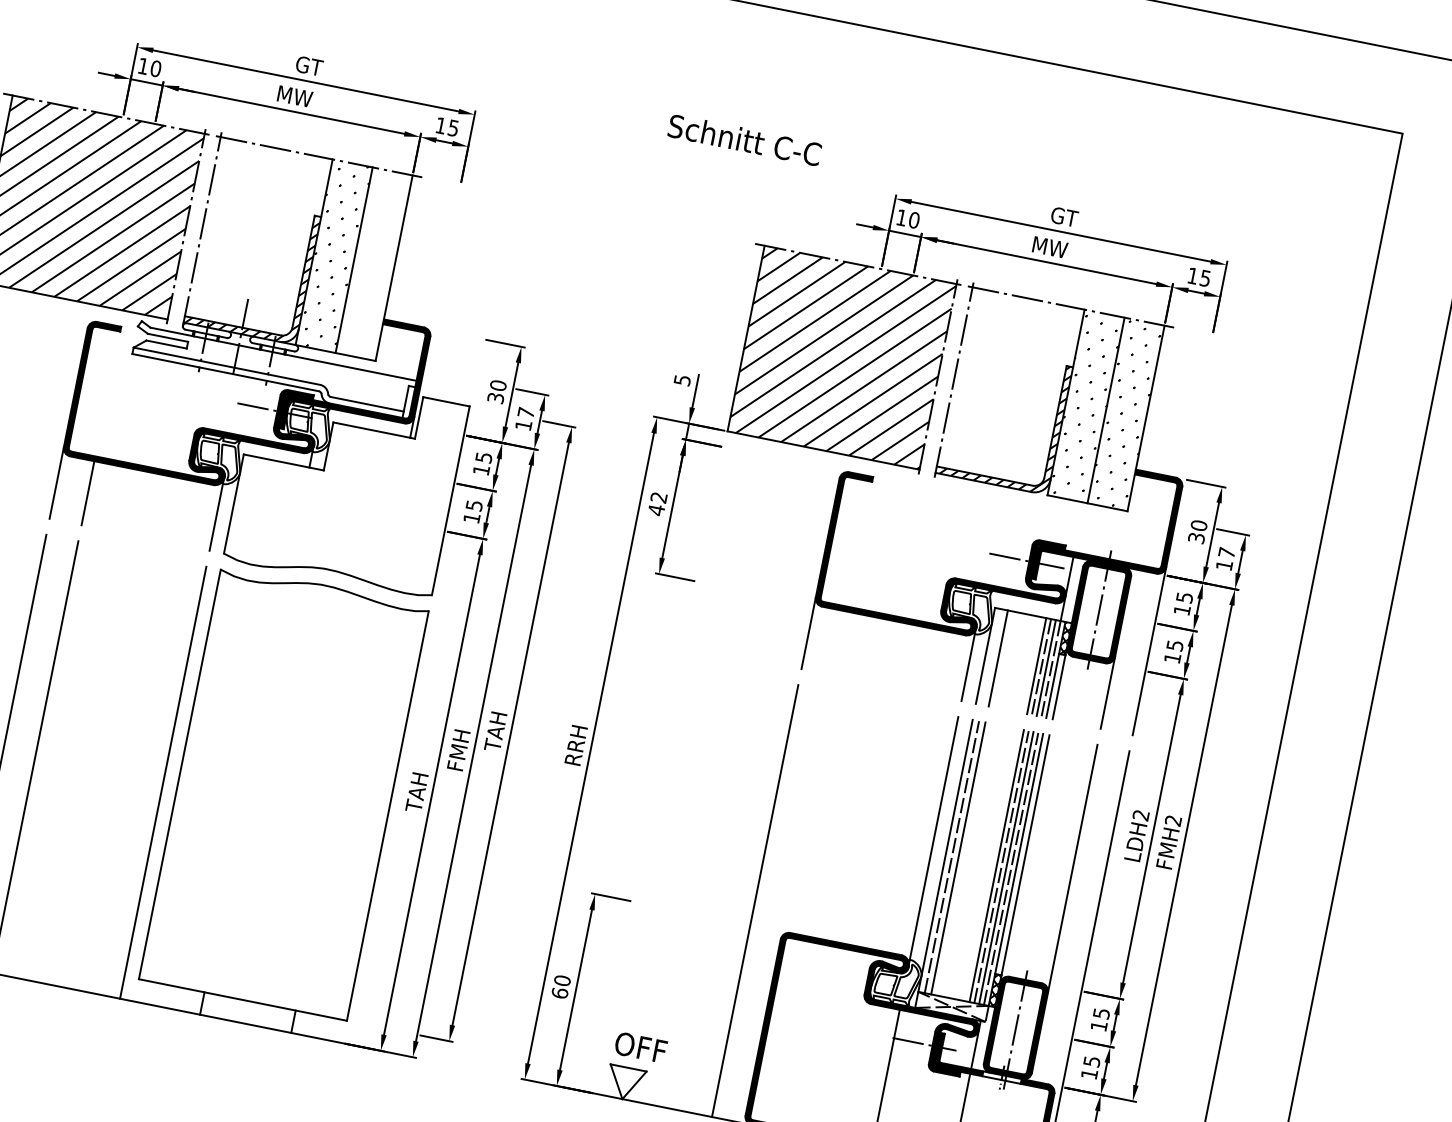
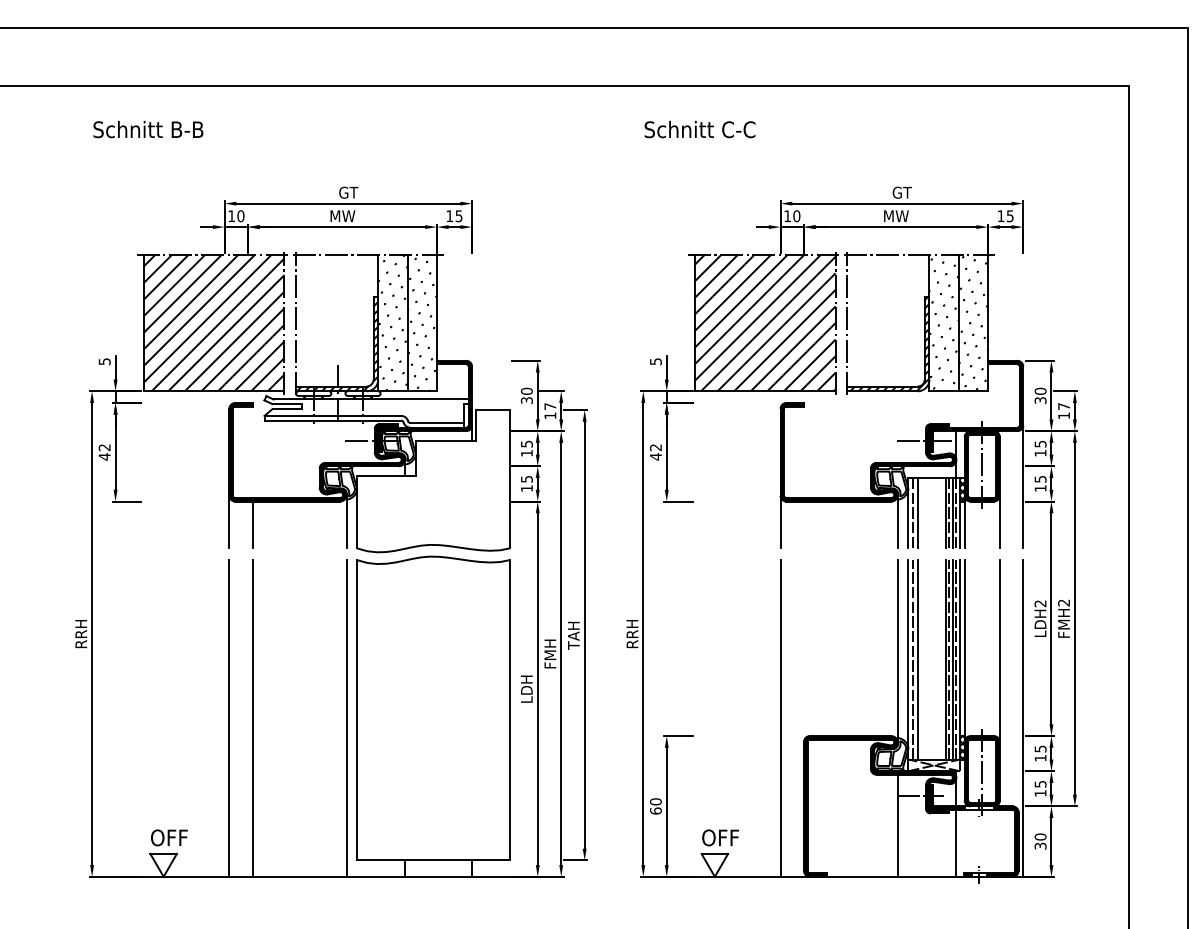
text: (744, 139) -> (699, 129), moved
hatch: (372, 265) -> (421, 324), added
line: (992, 657) -> (913, 513), added
text: (416, 792) -> (526, 689), TAH -> LDH

